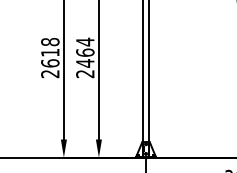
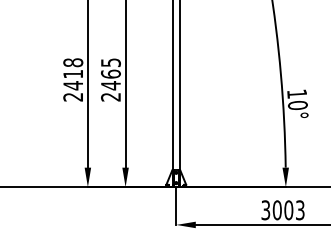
text: (84, 41) -> (110, 62), 2464 -> 2465
text: (50, 63) -> (73, 85), 2618 -> 2418

